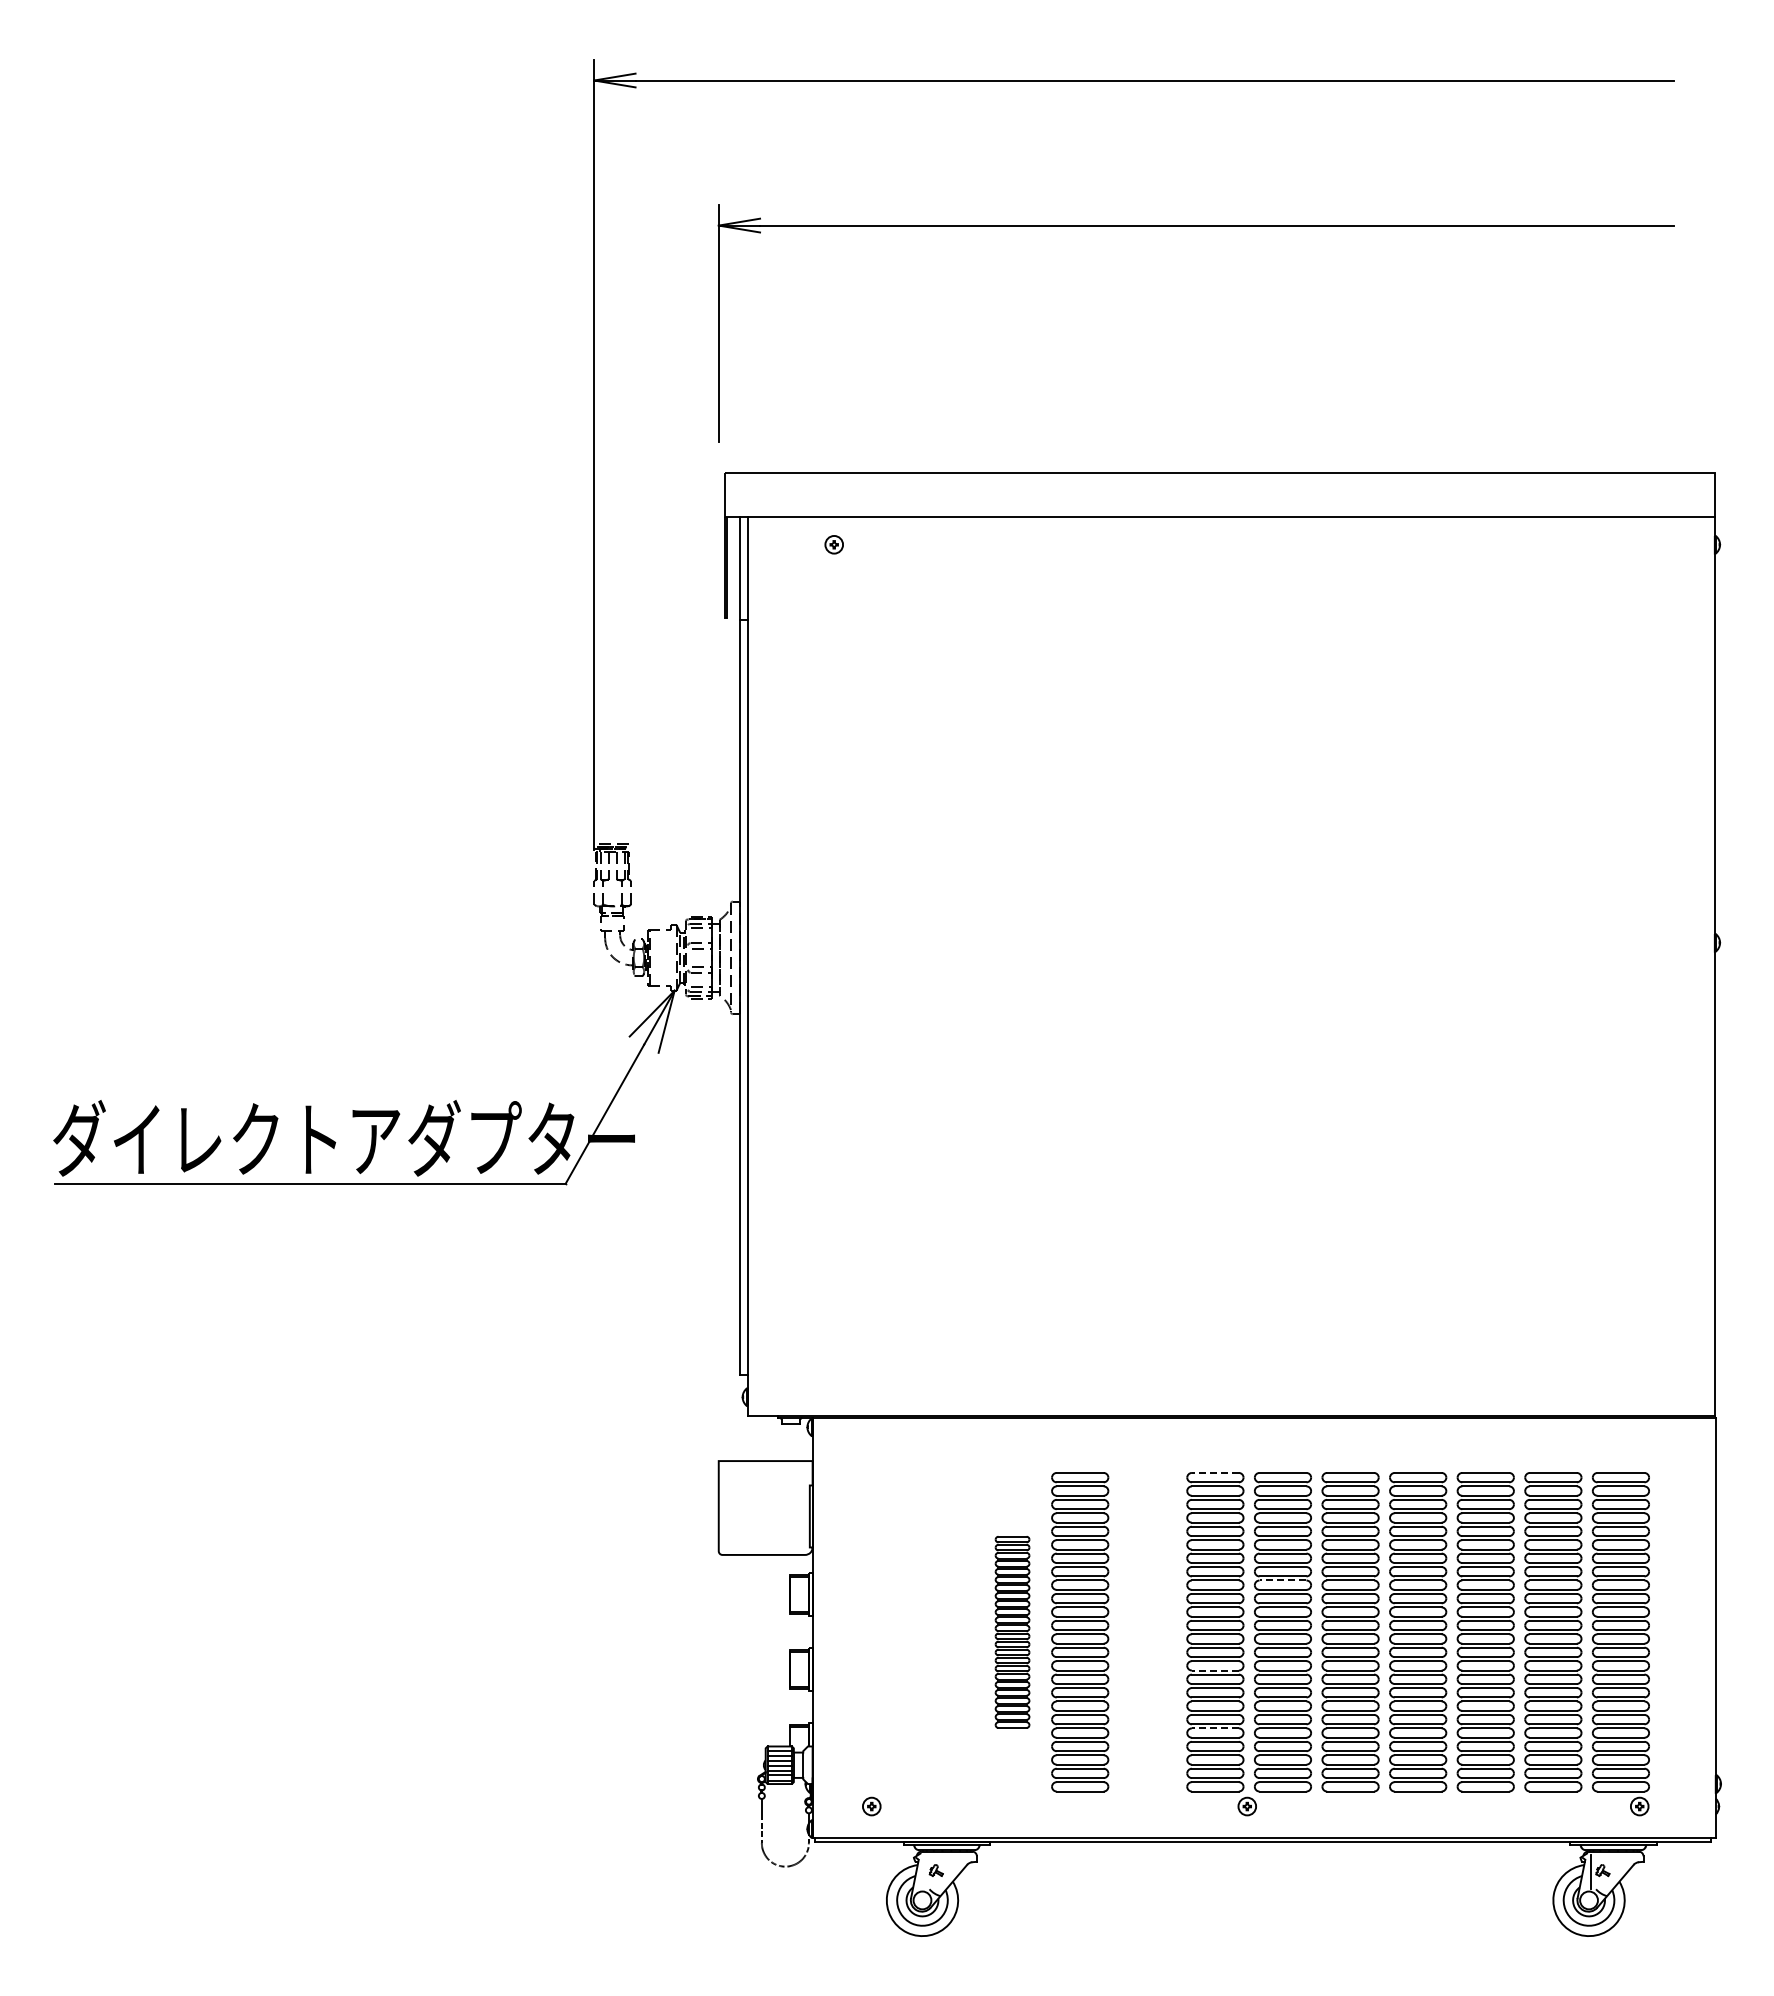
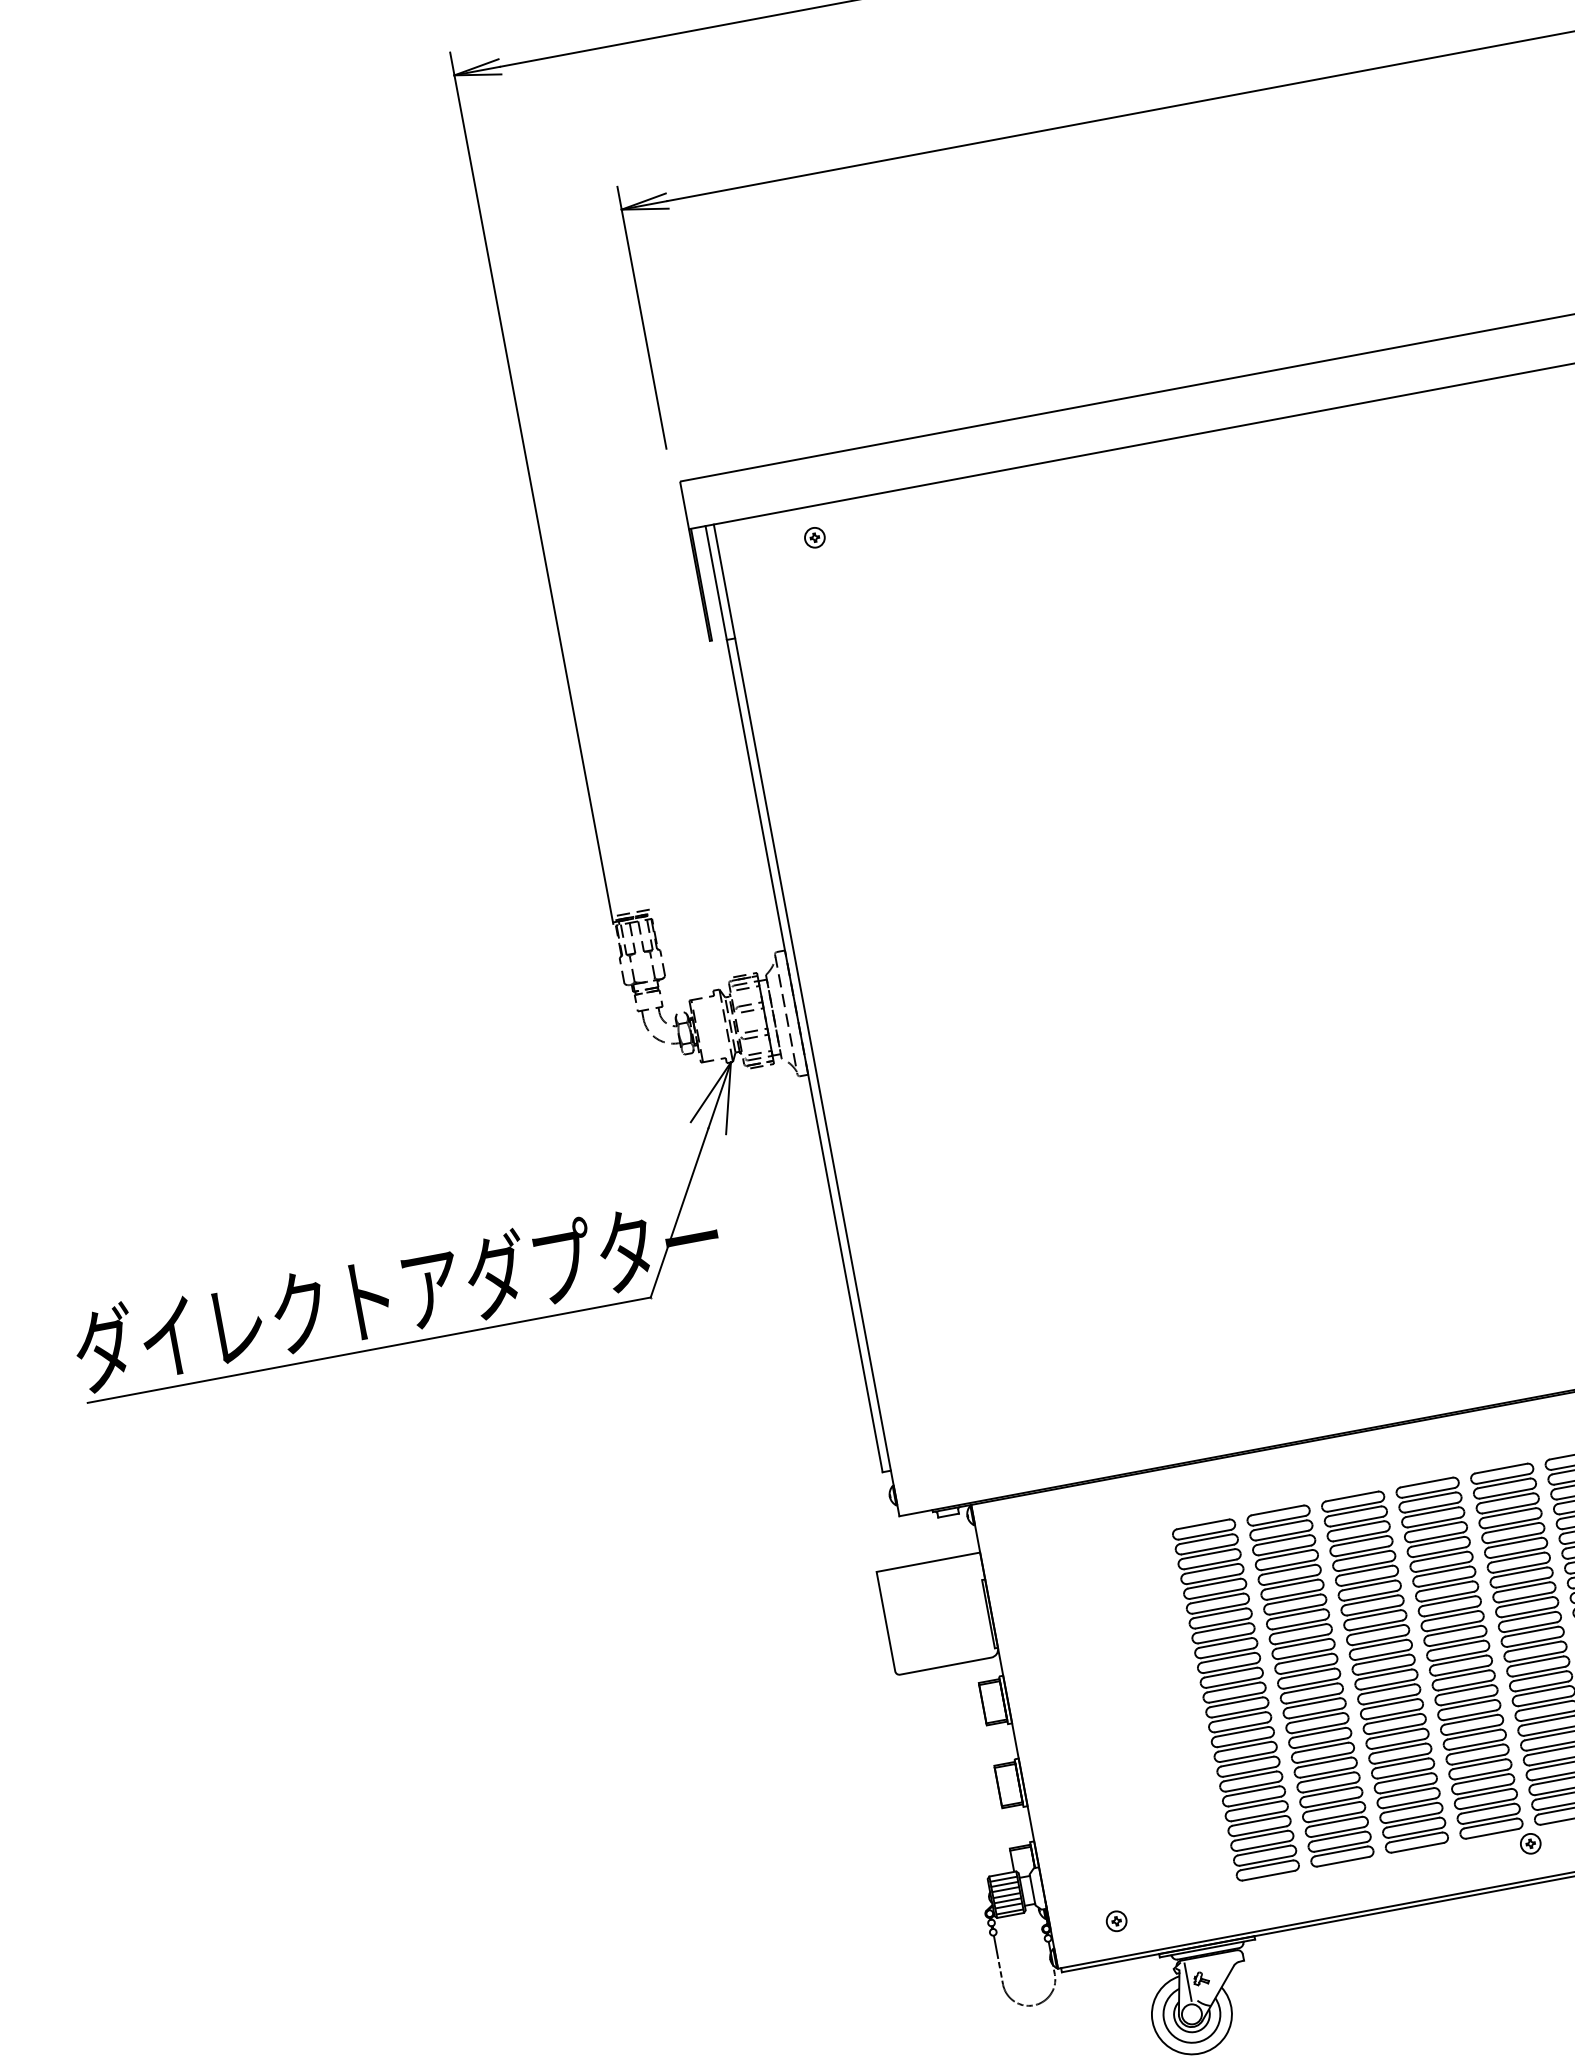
line: (1214, 1472) -> (1425, 1482), dashed -> solid
line: (1282, 1580) -> (1522, 1587), dashed -> solid
part: (1012, 1632) -> (1235, 1700), size x1.67
part: (1147, 1632) -> (1384, 1672), added
line: (1214, 1670) -> (1466, 1700), dashed -> solid
line: (1214, 1728) -> (1478, 1764), dashed -> solid
line: (924, 1871) -> (1188, 1982), added

